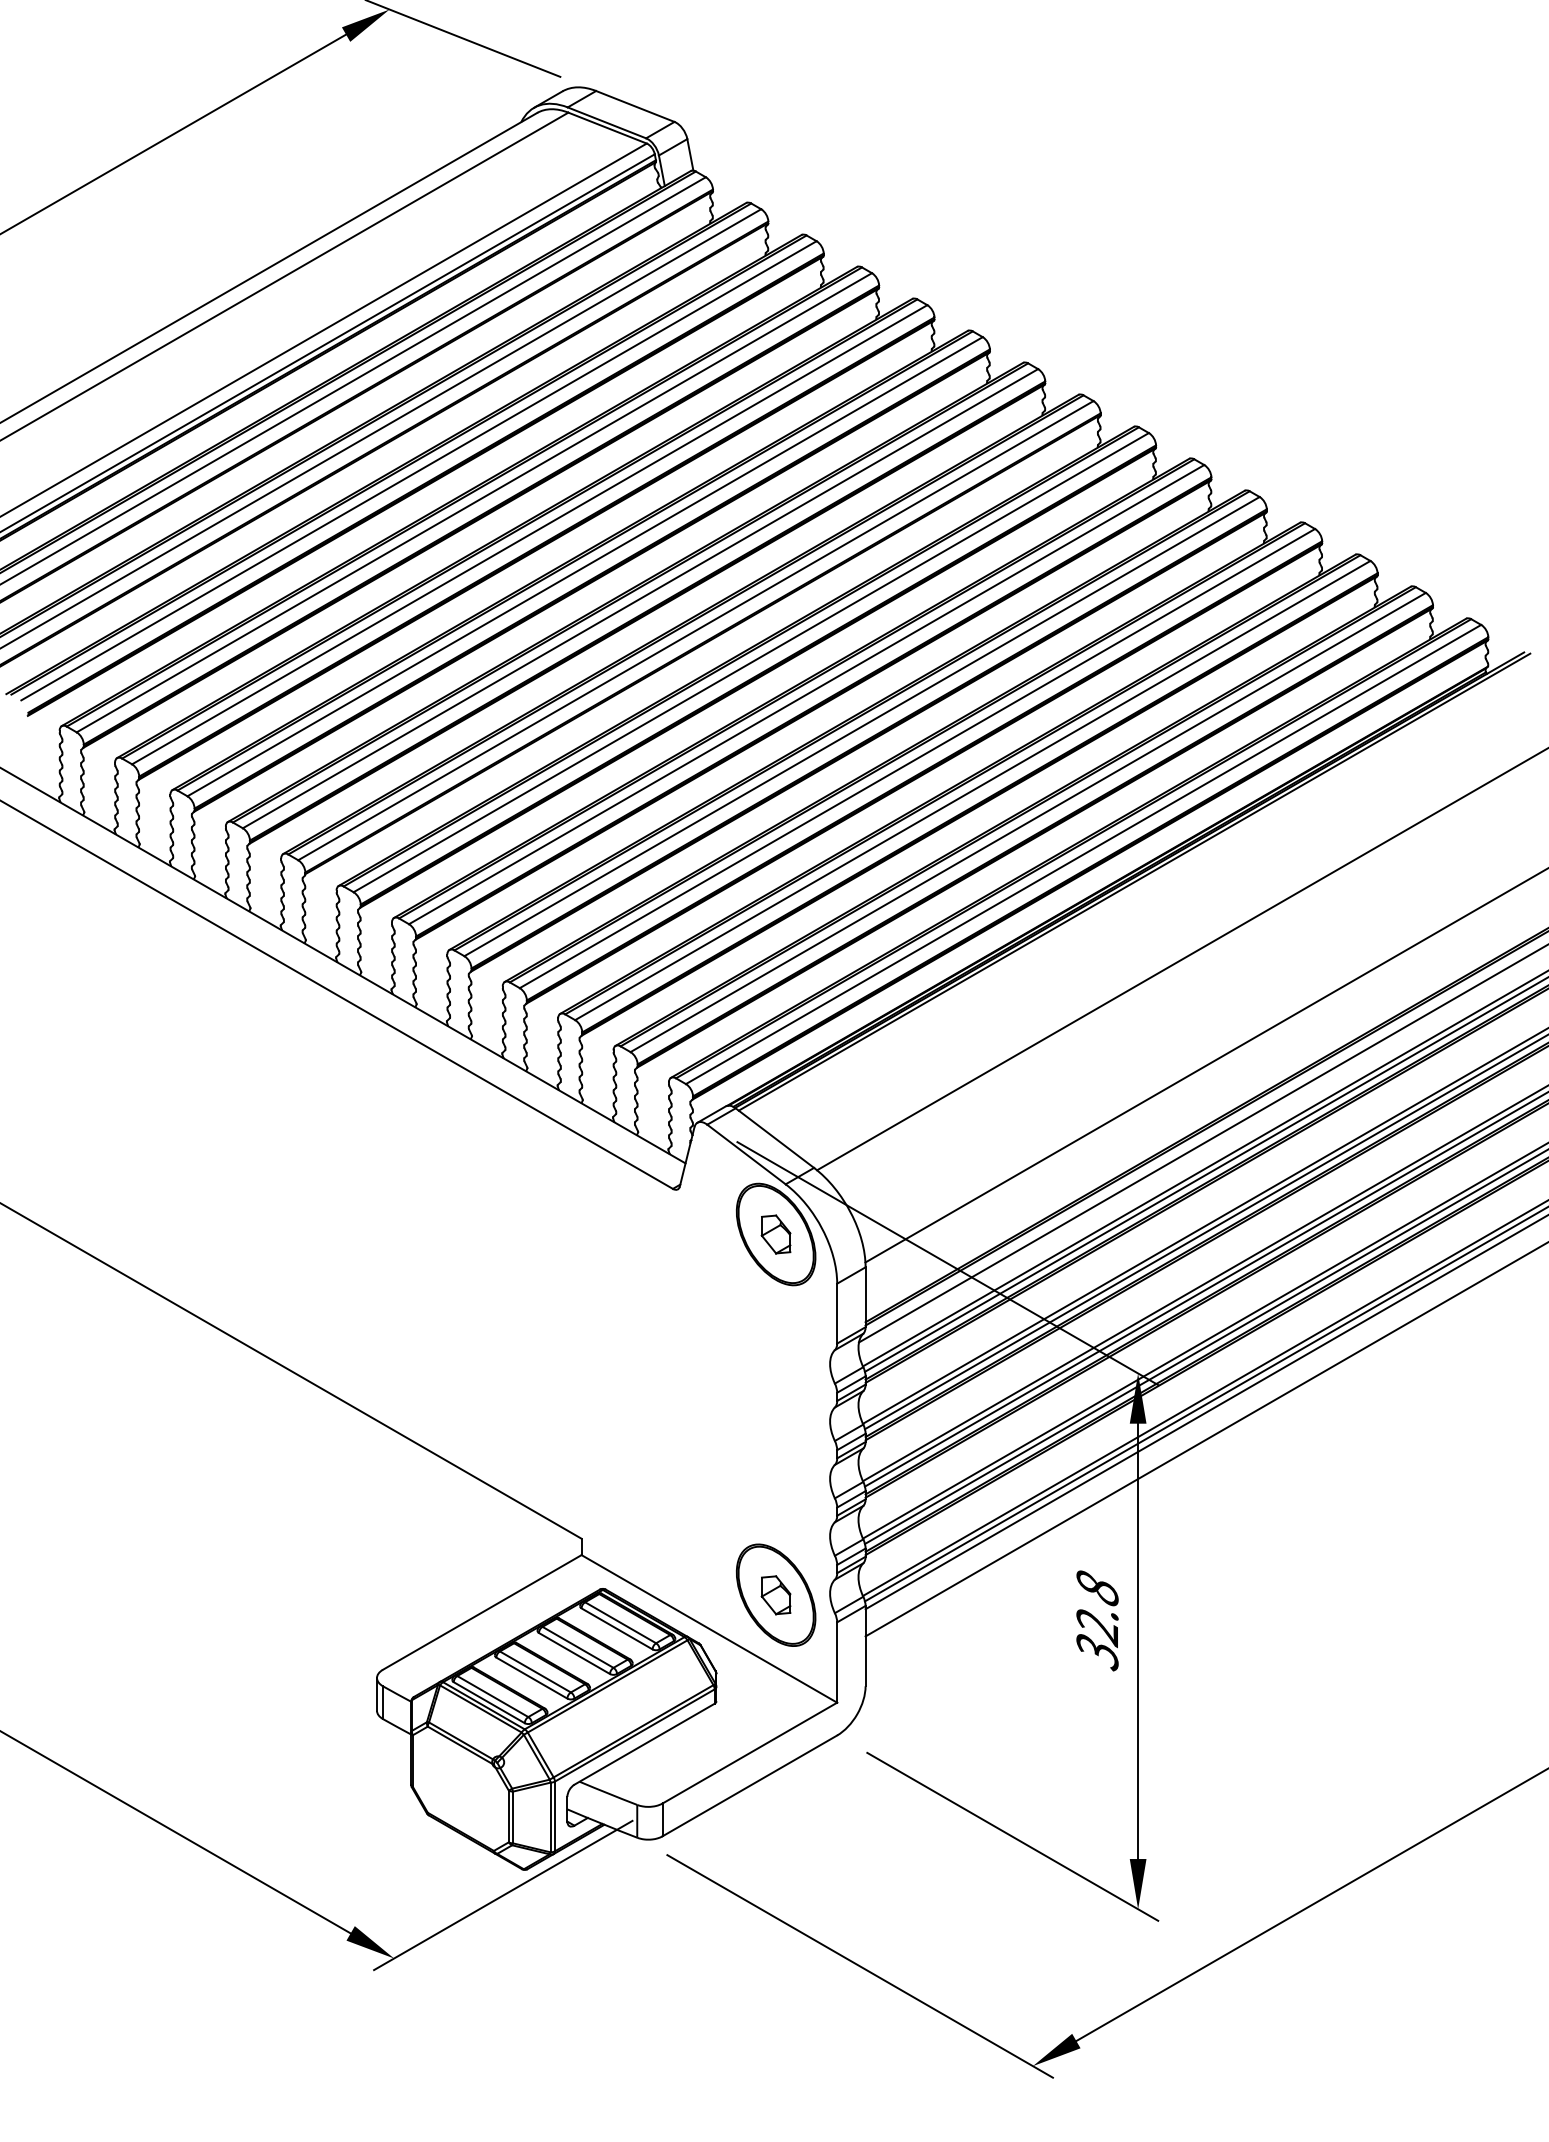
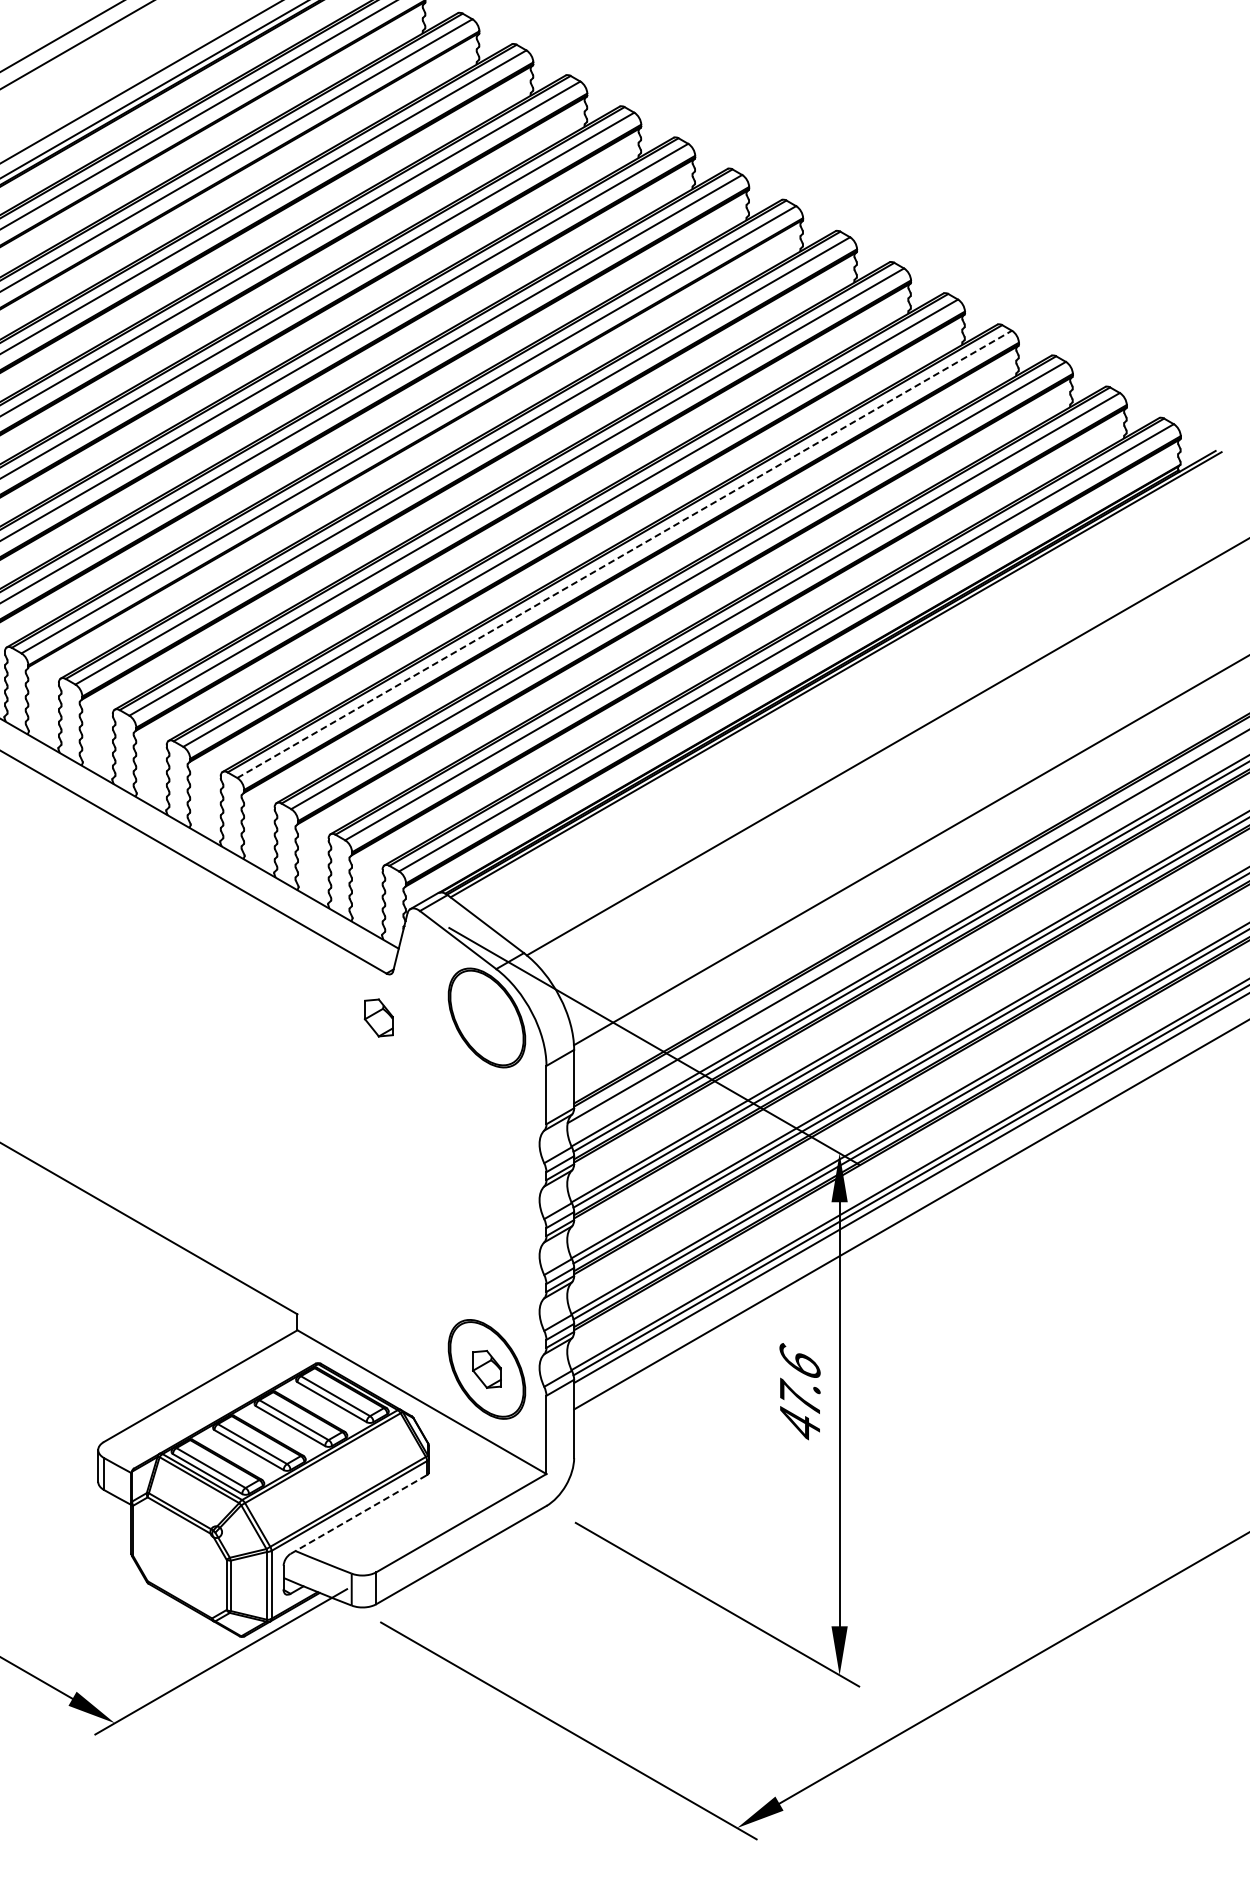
line: (917, 758) -> (624, 554), solid -> dashed
part: (775, 1234) -> (378, 1017), moved
text: (1097, 1619) -> (800, 1393), 32.8 -> 47.6
line: (644, 1744) -> (358, 1514), solid -> dashed

